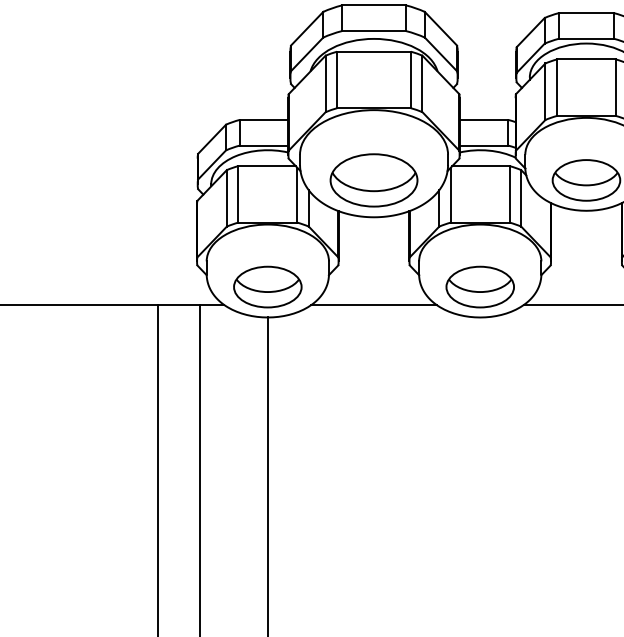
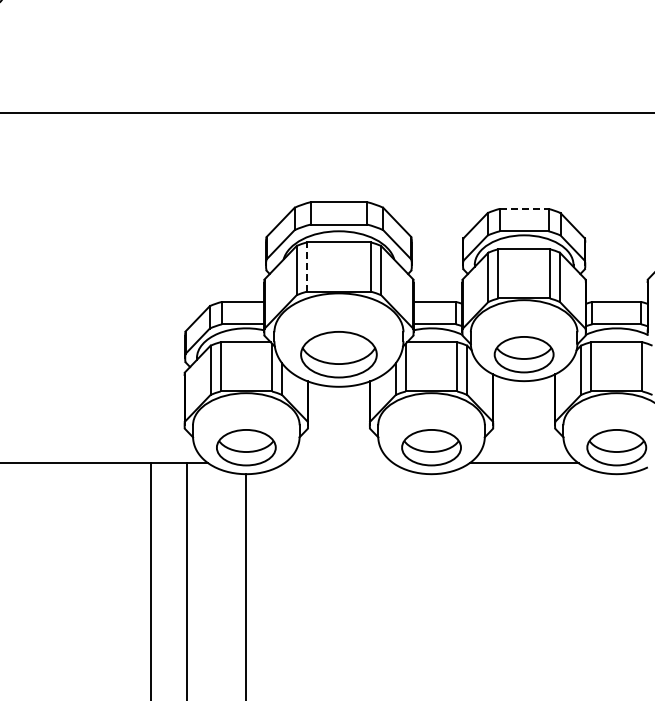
line: (586, 12) -> (524, 208), solid -> dashed
line: (336, 80) -> (306, 267), solid -> dashed
line: (373, 305) -> (338, 463), removed

